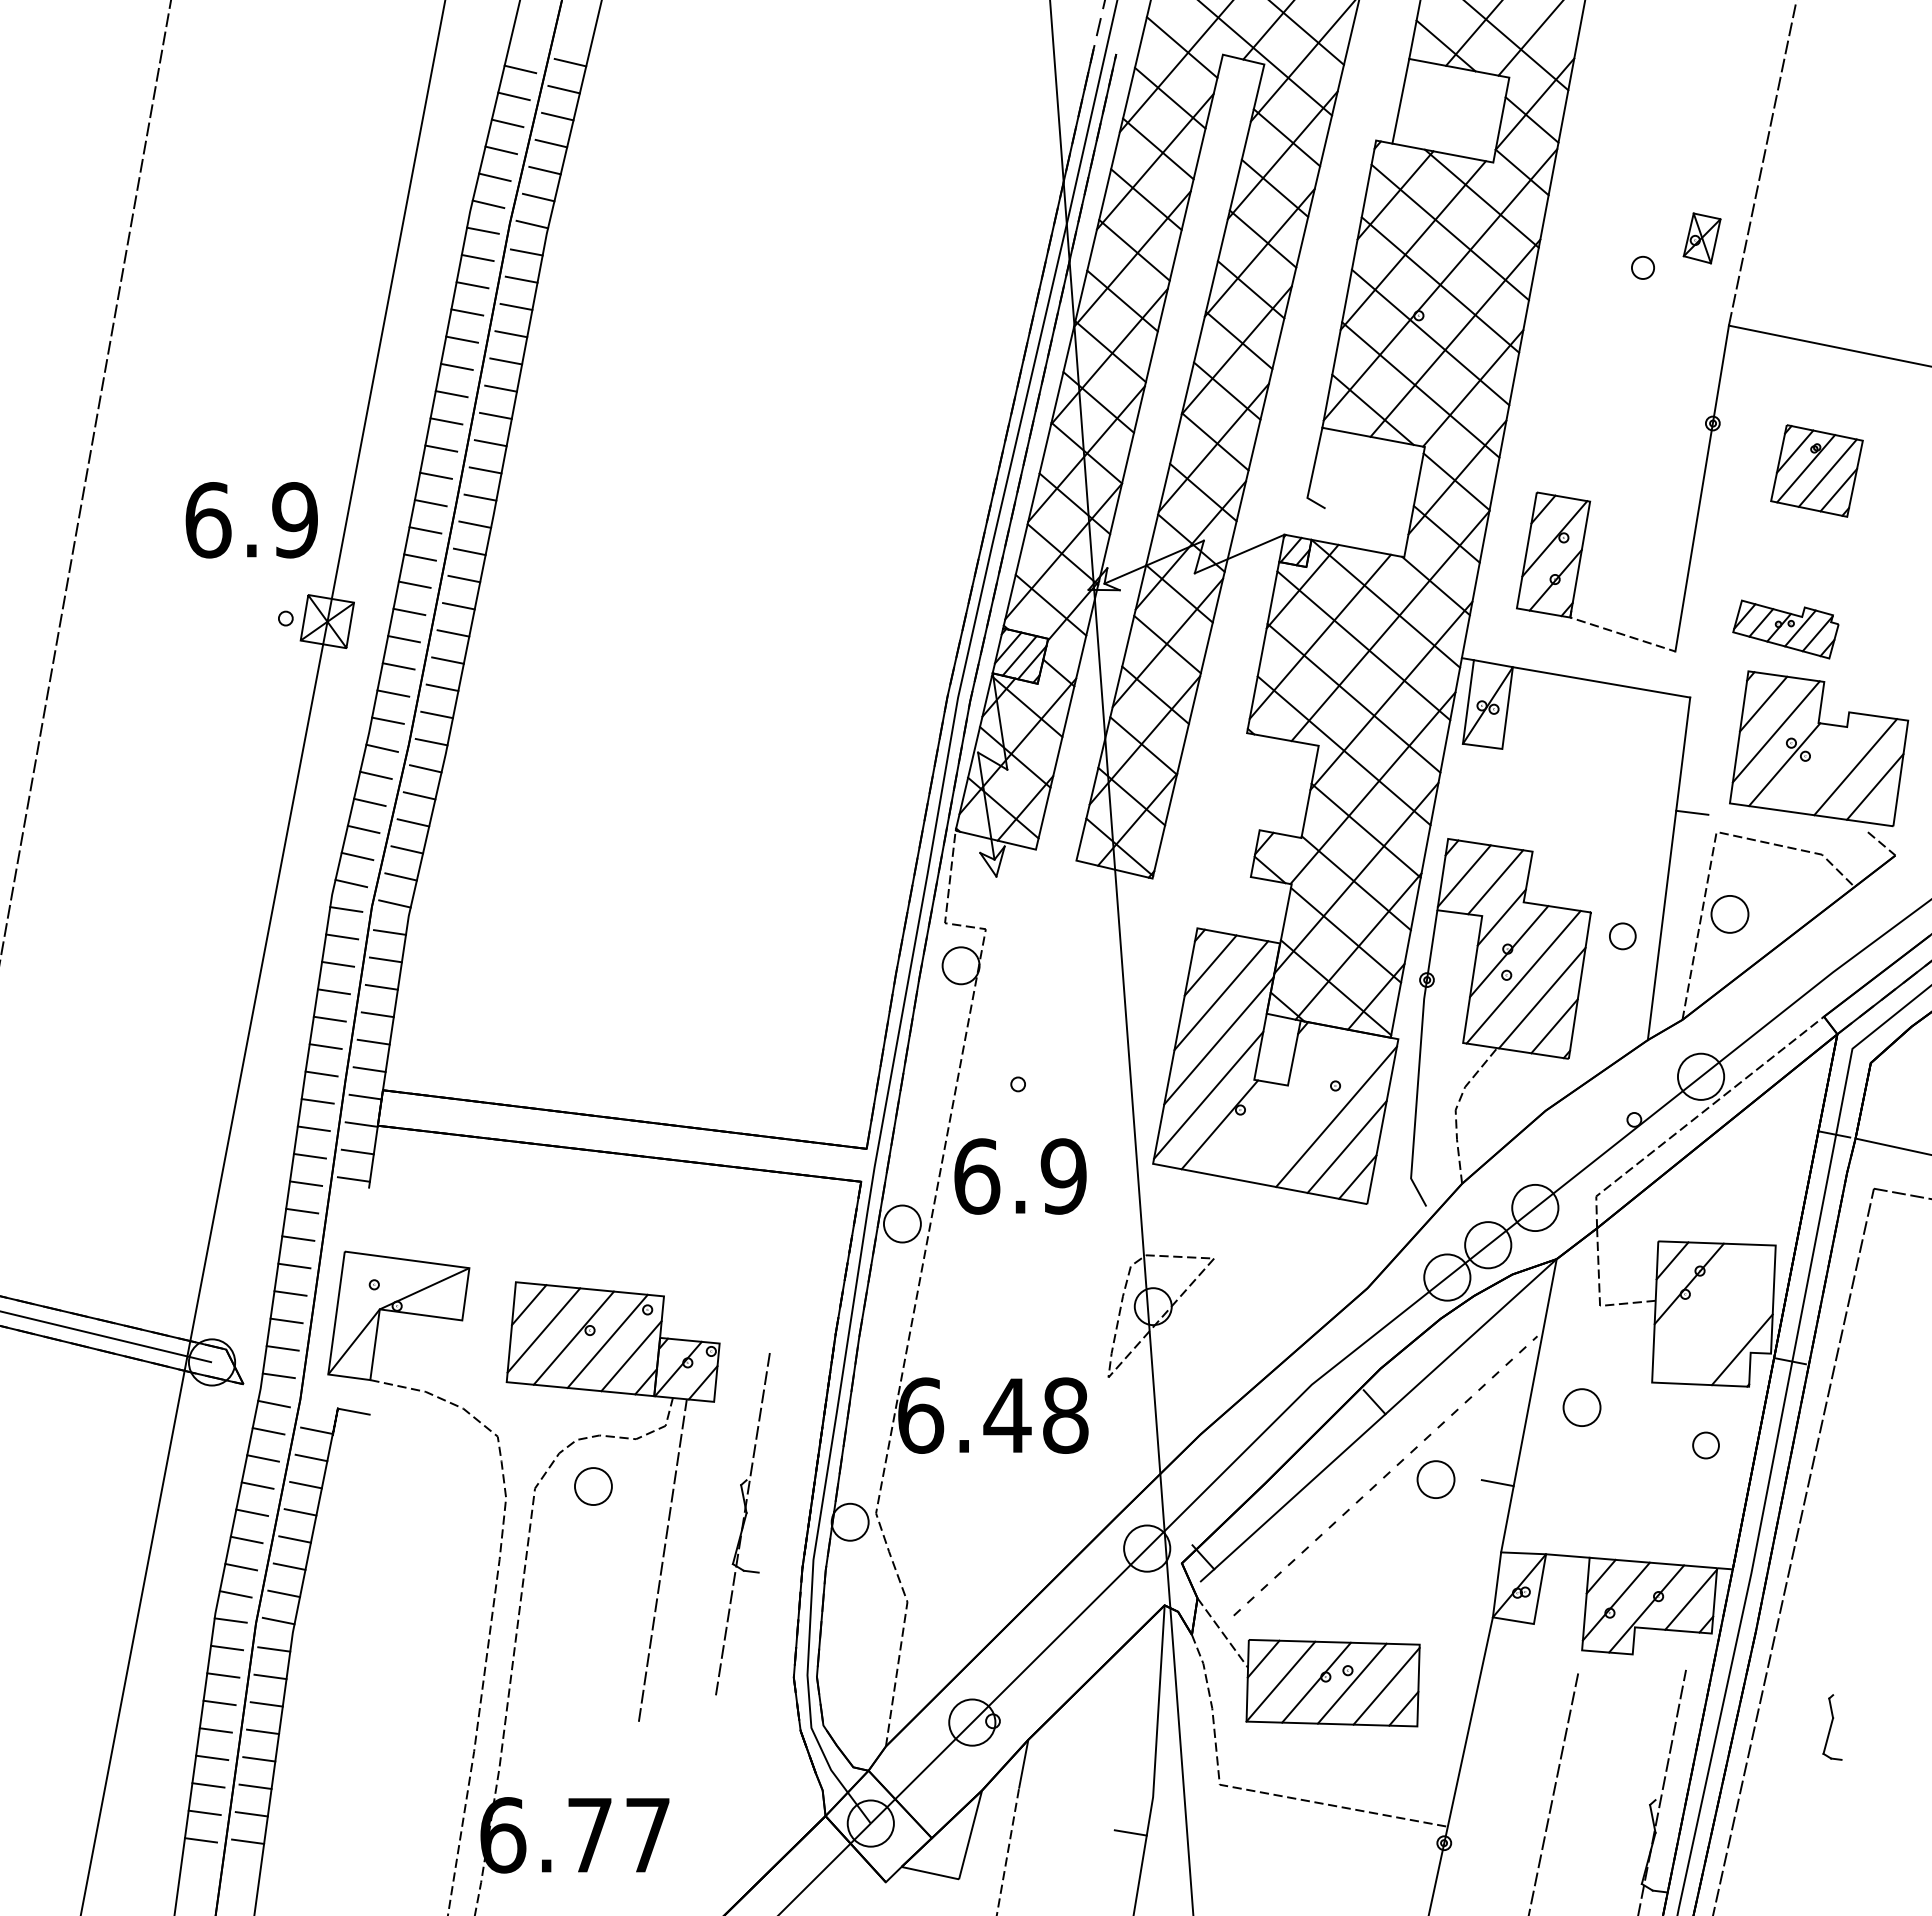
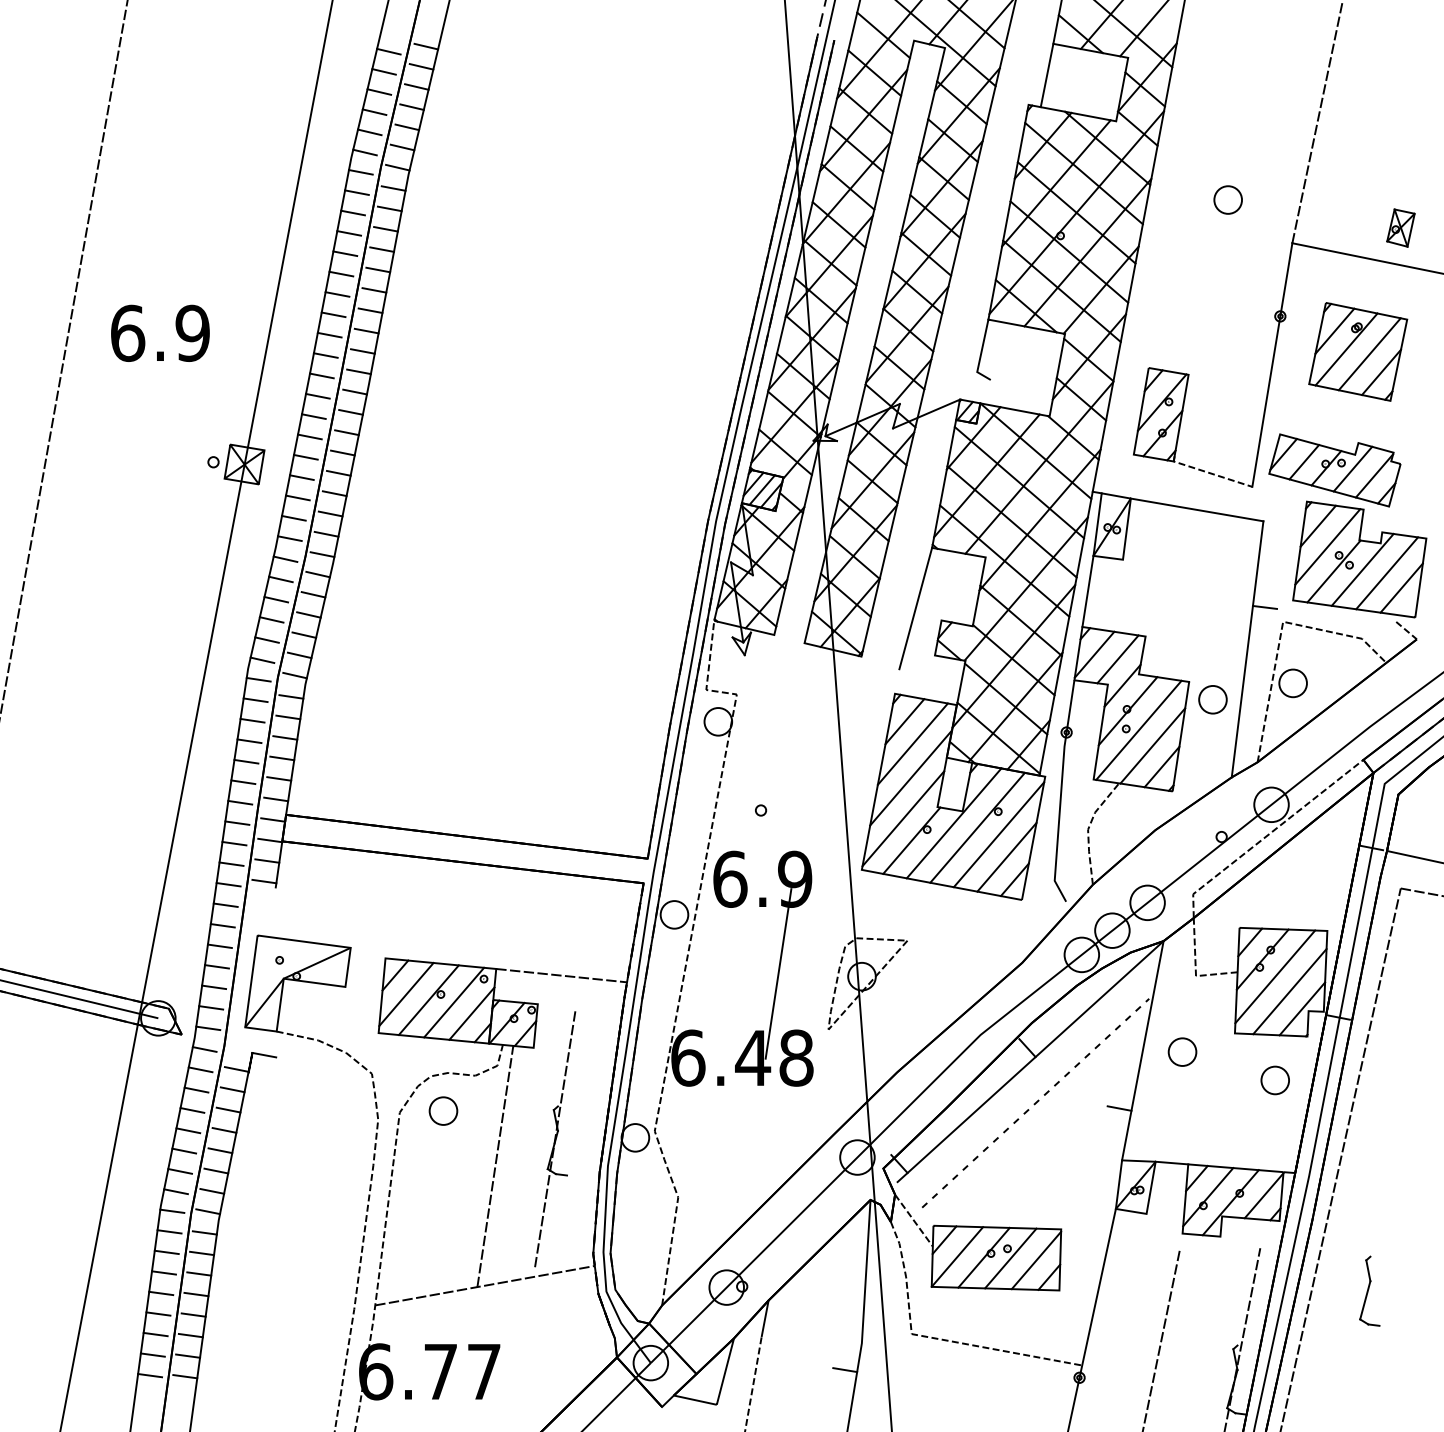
part: (1701, 238) -> (1400, 228), moved
part: (1642, 267) -> (1227, 199), size x1.67
part: (1816, 470) -> (1357, 351), size x1.43
text: (251, 520) -> (160, 333), moved
part: (1785, 629) -> (1334, 470), size x1.67
line: (1822, 762) -> (1362, 569), added
line: (1455, 790) -> (1087, 590), added
line: (1225, 814) -> (916, 608), added
part: (1622, 936) -> (1212, 699), size x1.43
line: (1276, 1101) -> (954, 823), added
line: (1307, 1107) -> (977, 827), added
line: (1041, 1302) -> (778, 973), added
line: (751, 1305) -> (561, 975), added
line: (1705, 1306) -> (1274, 976), added
line: (1725, 1326) -> (1289, 991), added
part: (1705, 1445) -> (1274, 1080), size x1.43
part: (1435, 1479) -> (1072, 1105), removed
line: (648, 1719) -> (484, 1285), added
part: (1832, 1727) -> (1369, 1291), size x1.43

